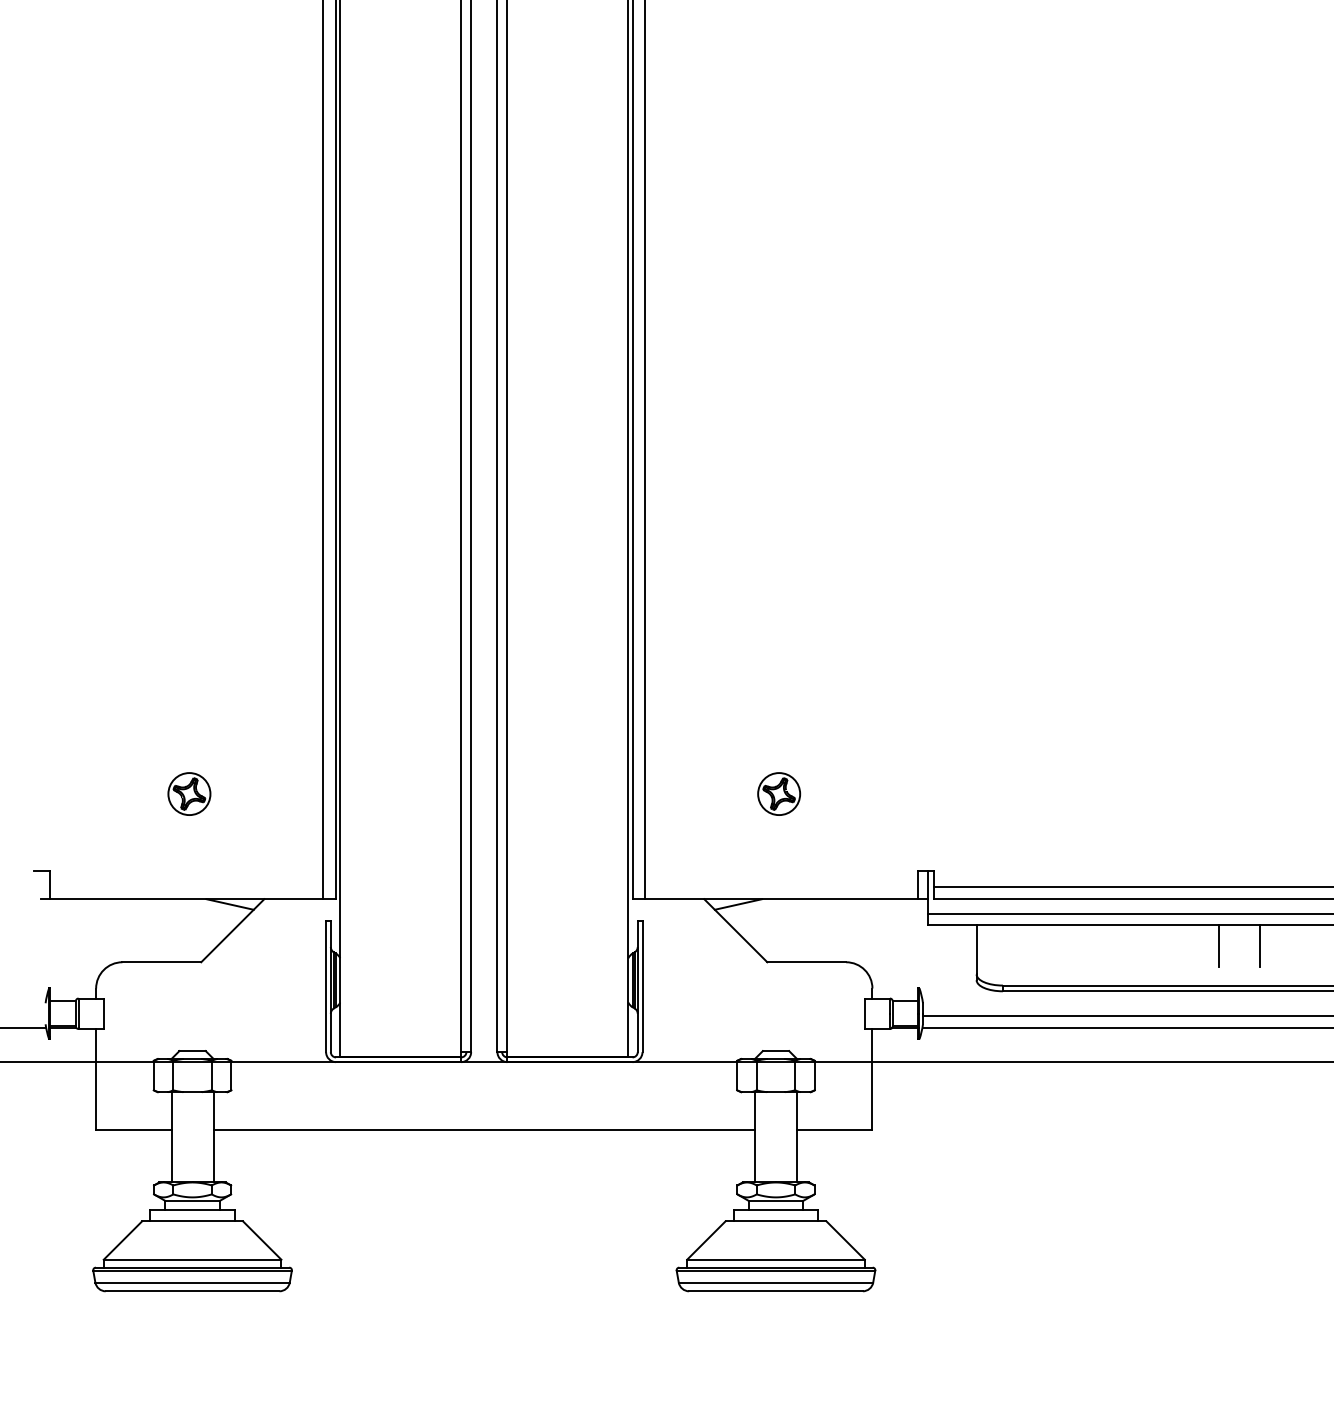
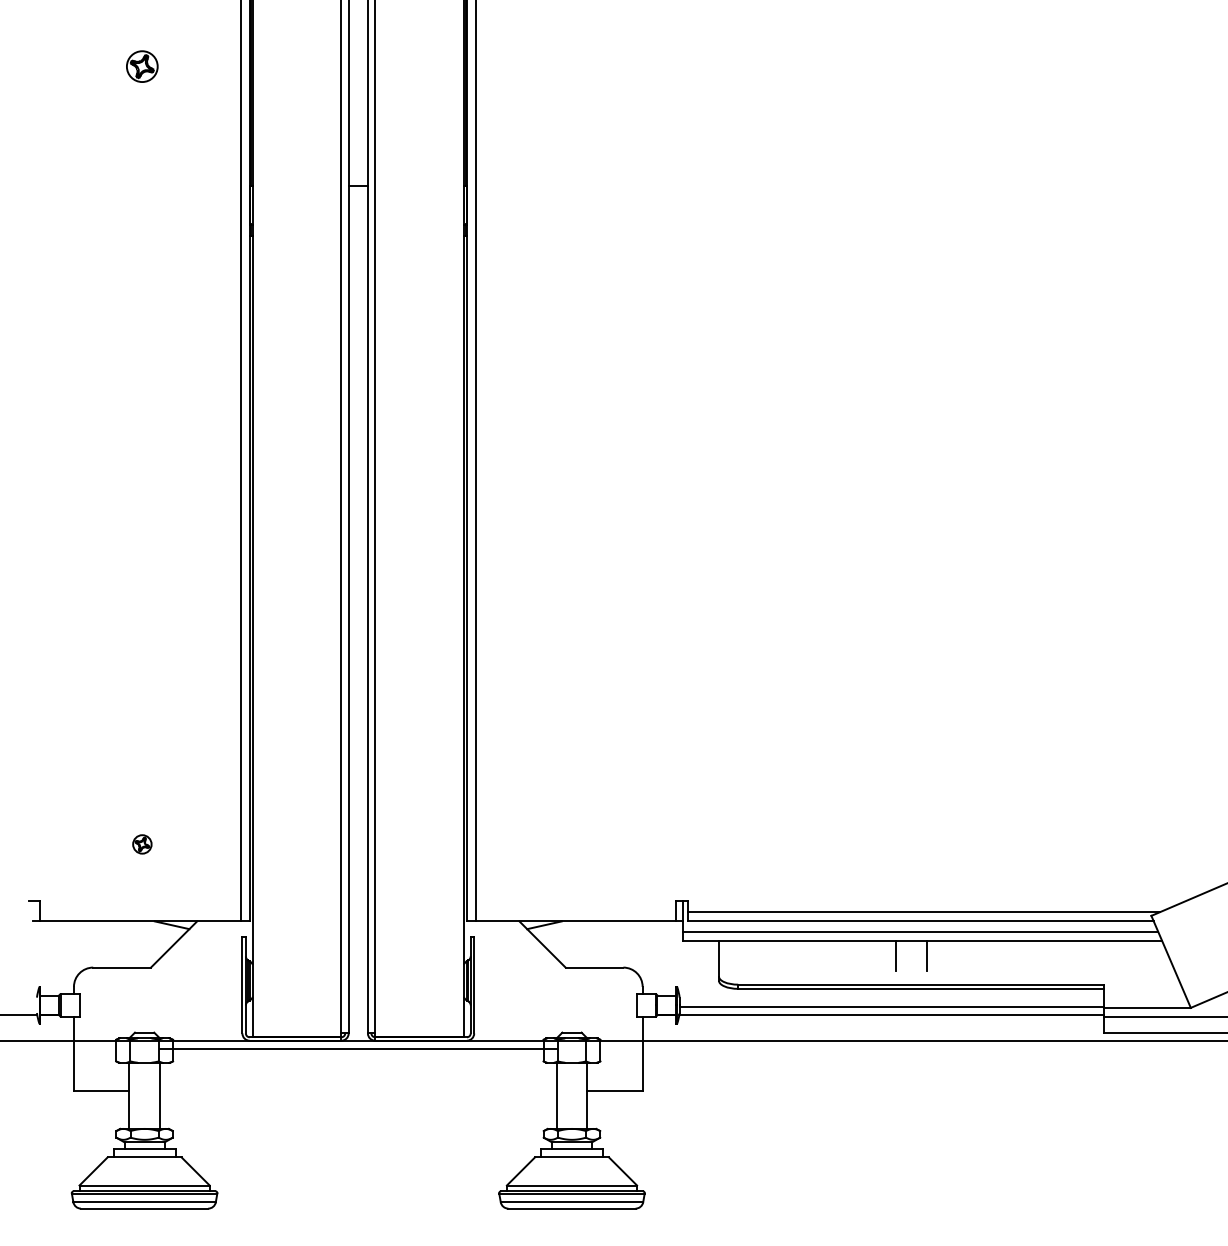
part: (189, 794) -> (142, 844), size x0.6
part: (779, 794) -> (574, 844), removed
line: (484, 1130) -> (358, 1048), moved

